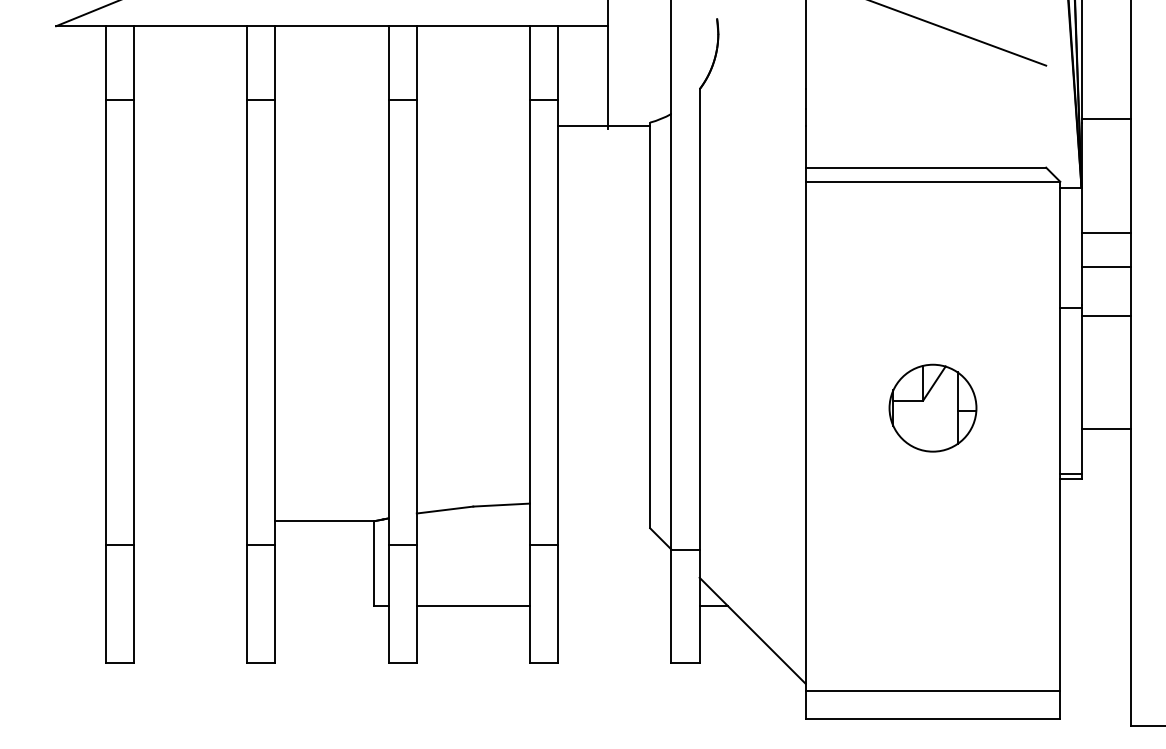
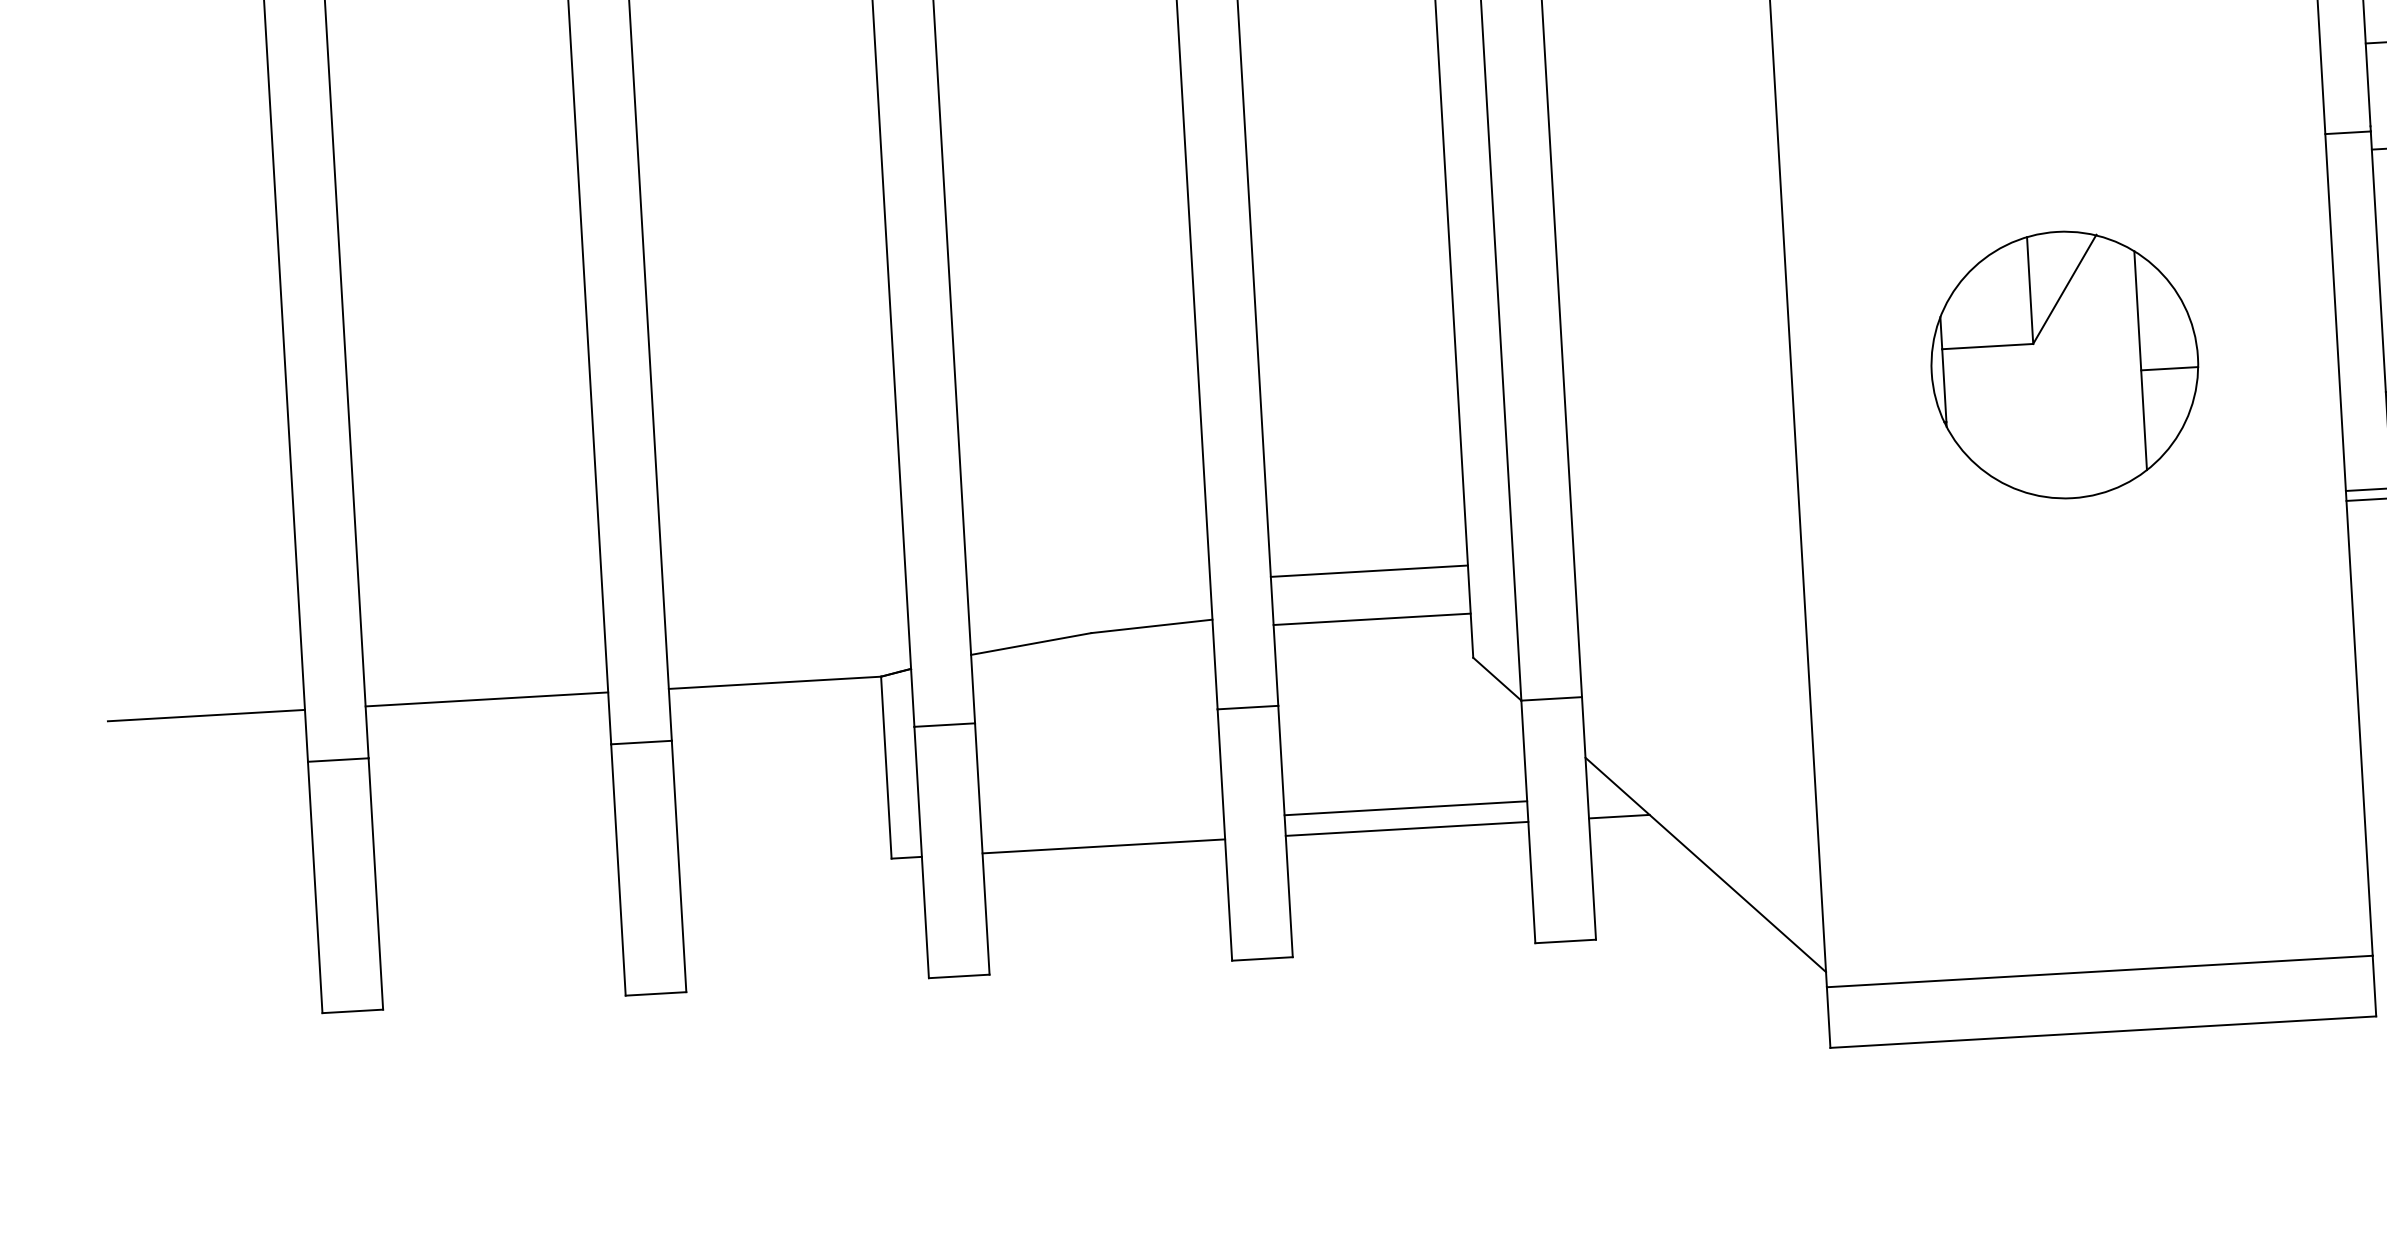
part: (932, 408) -> (2063, 366), size x1.43
line: (604, 485) -> (1370, 571), added
line: (604, 507) -> (1372, 618), added
line: (59, 521) -> (205, 716), added
line: (190, 521) -> (486, 700), added
line: (614, 596) -> (1405, 808), added
line: (614, 606) -> (1406, 829), added

